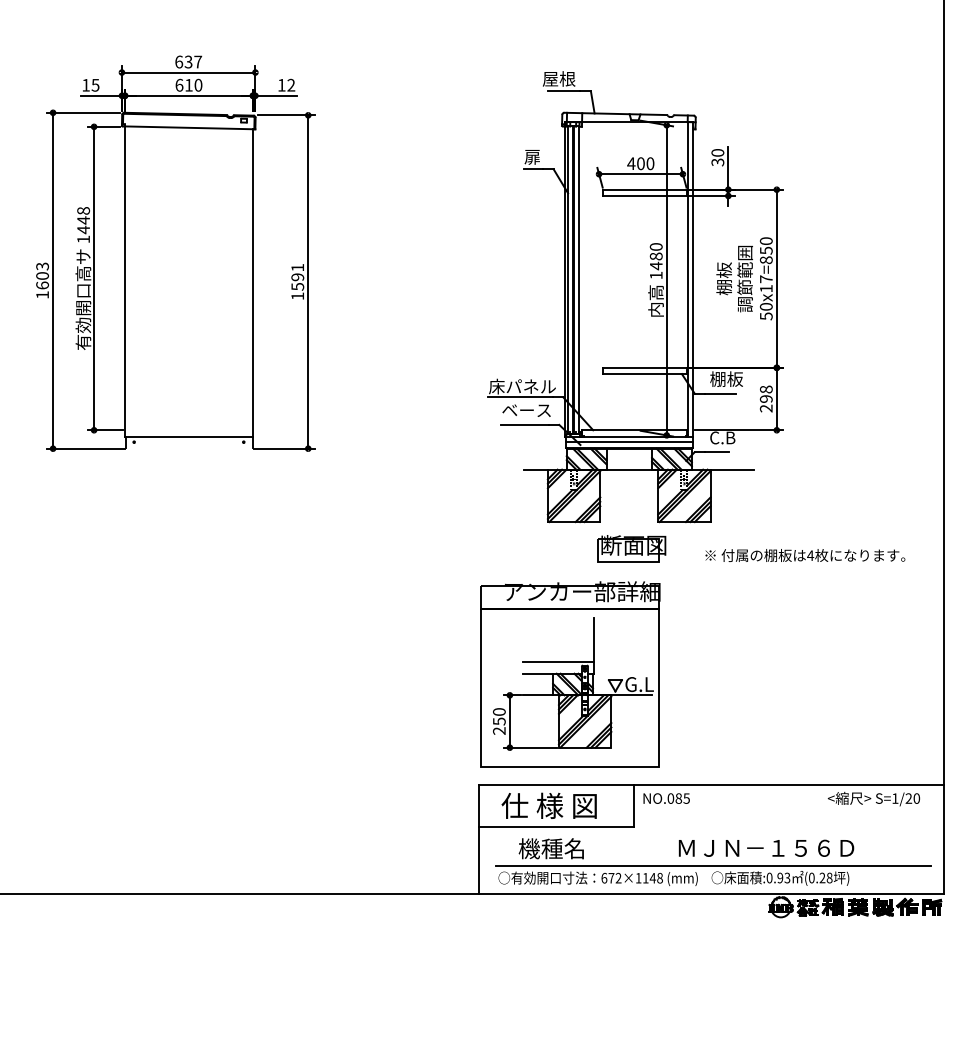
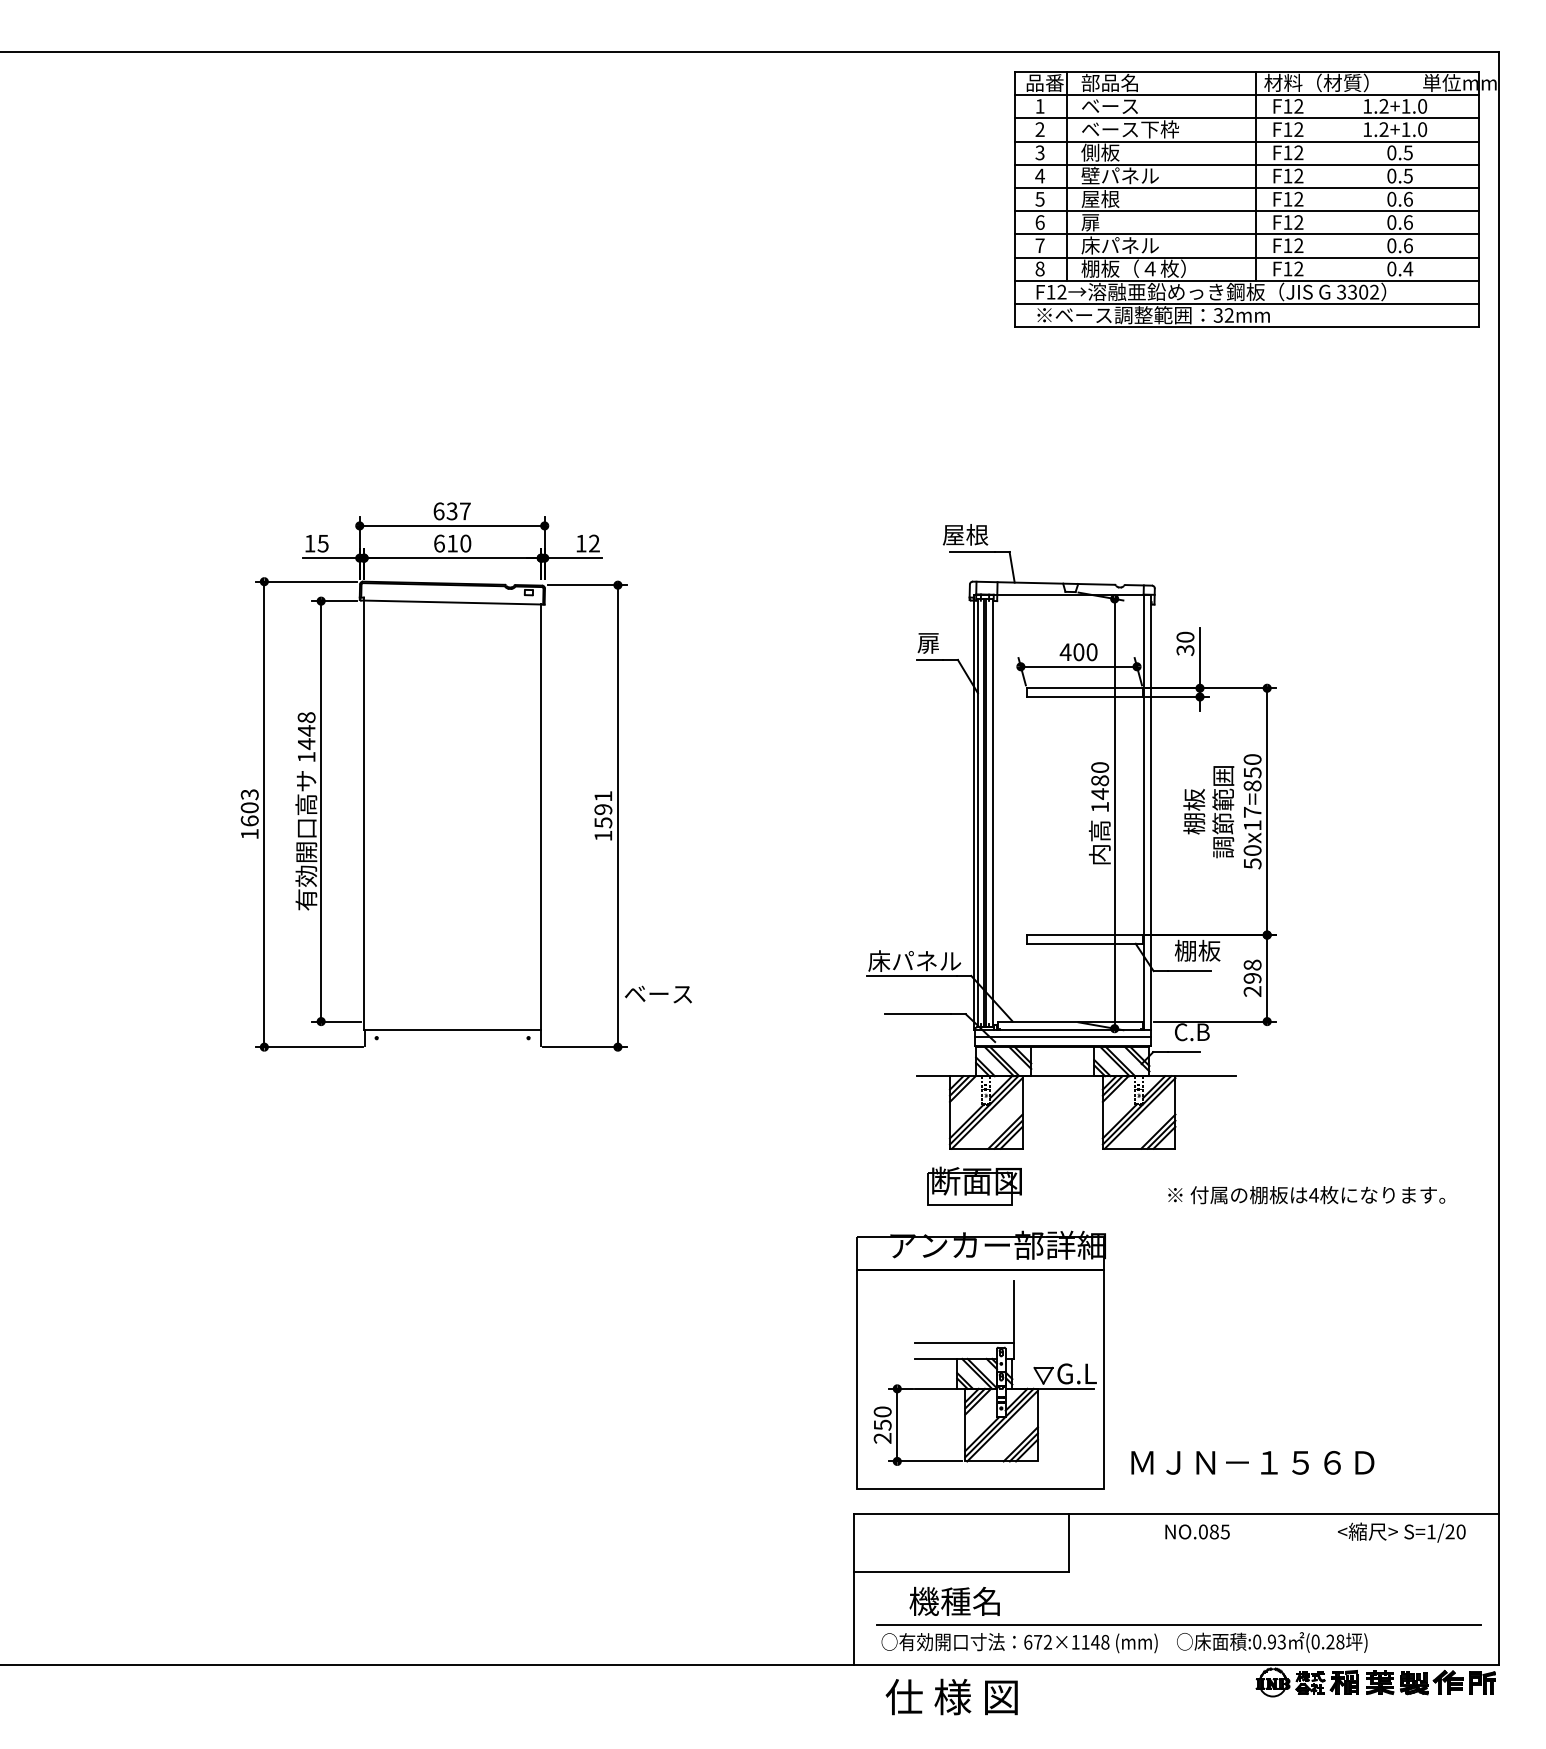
text: (526, 410) -> (658, 994), moved
part: (632, 548) -> (974, 1185), moved
text: (666, 798) -> (1197, 1531), moved
text: (549, 805) -> (951, 1696), moved
text: (766, 848) -> (1252, 1462), moved

